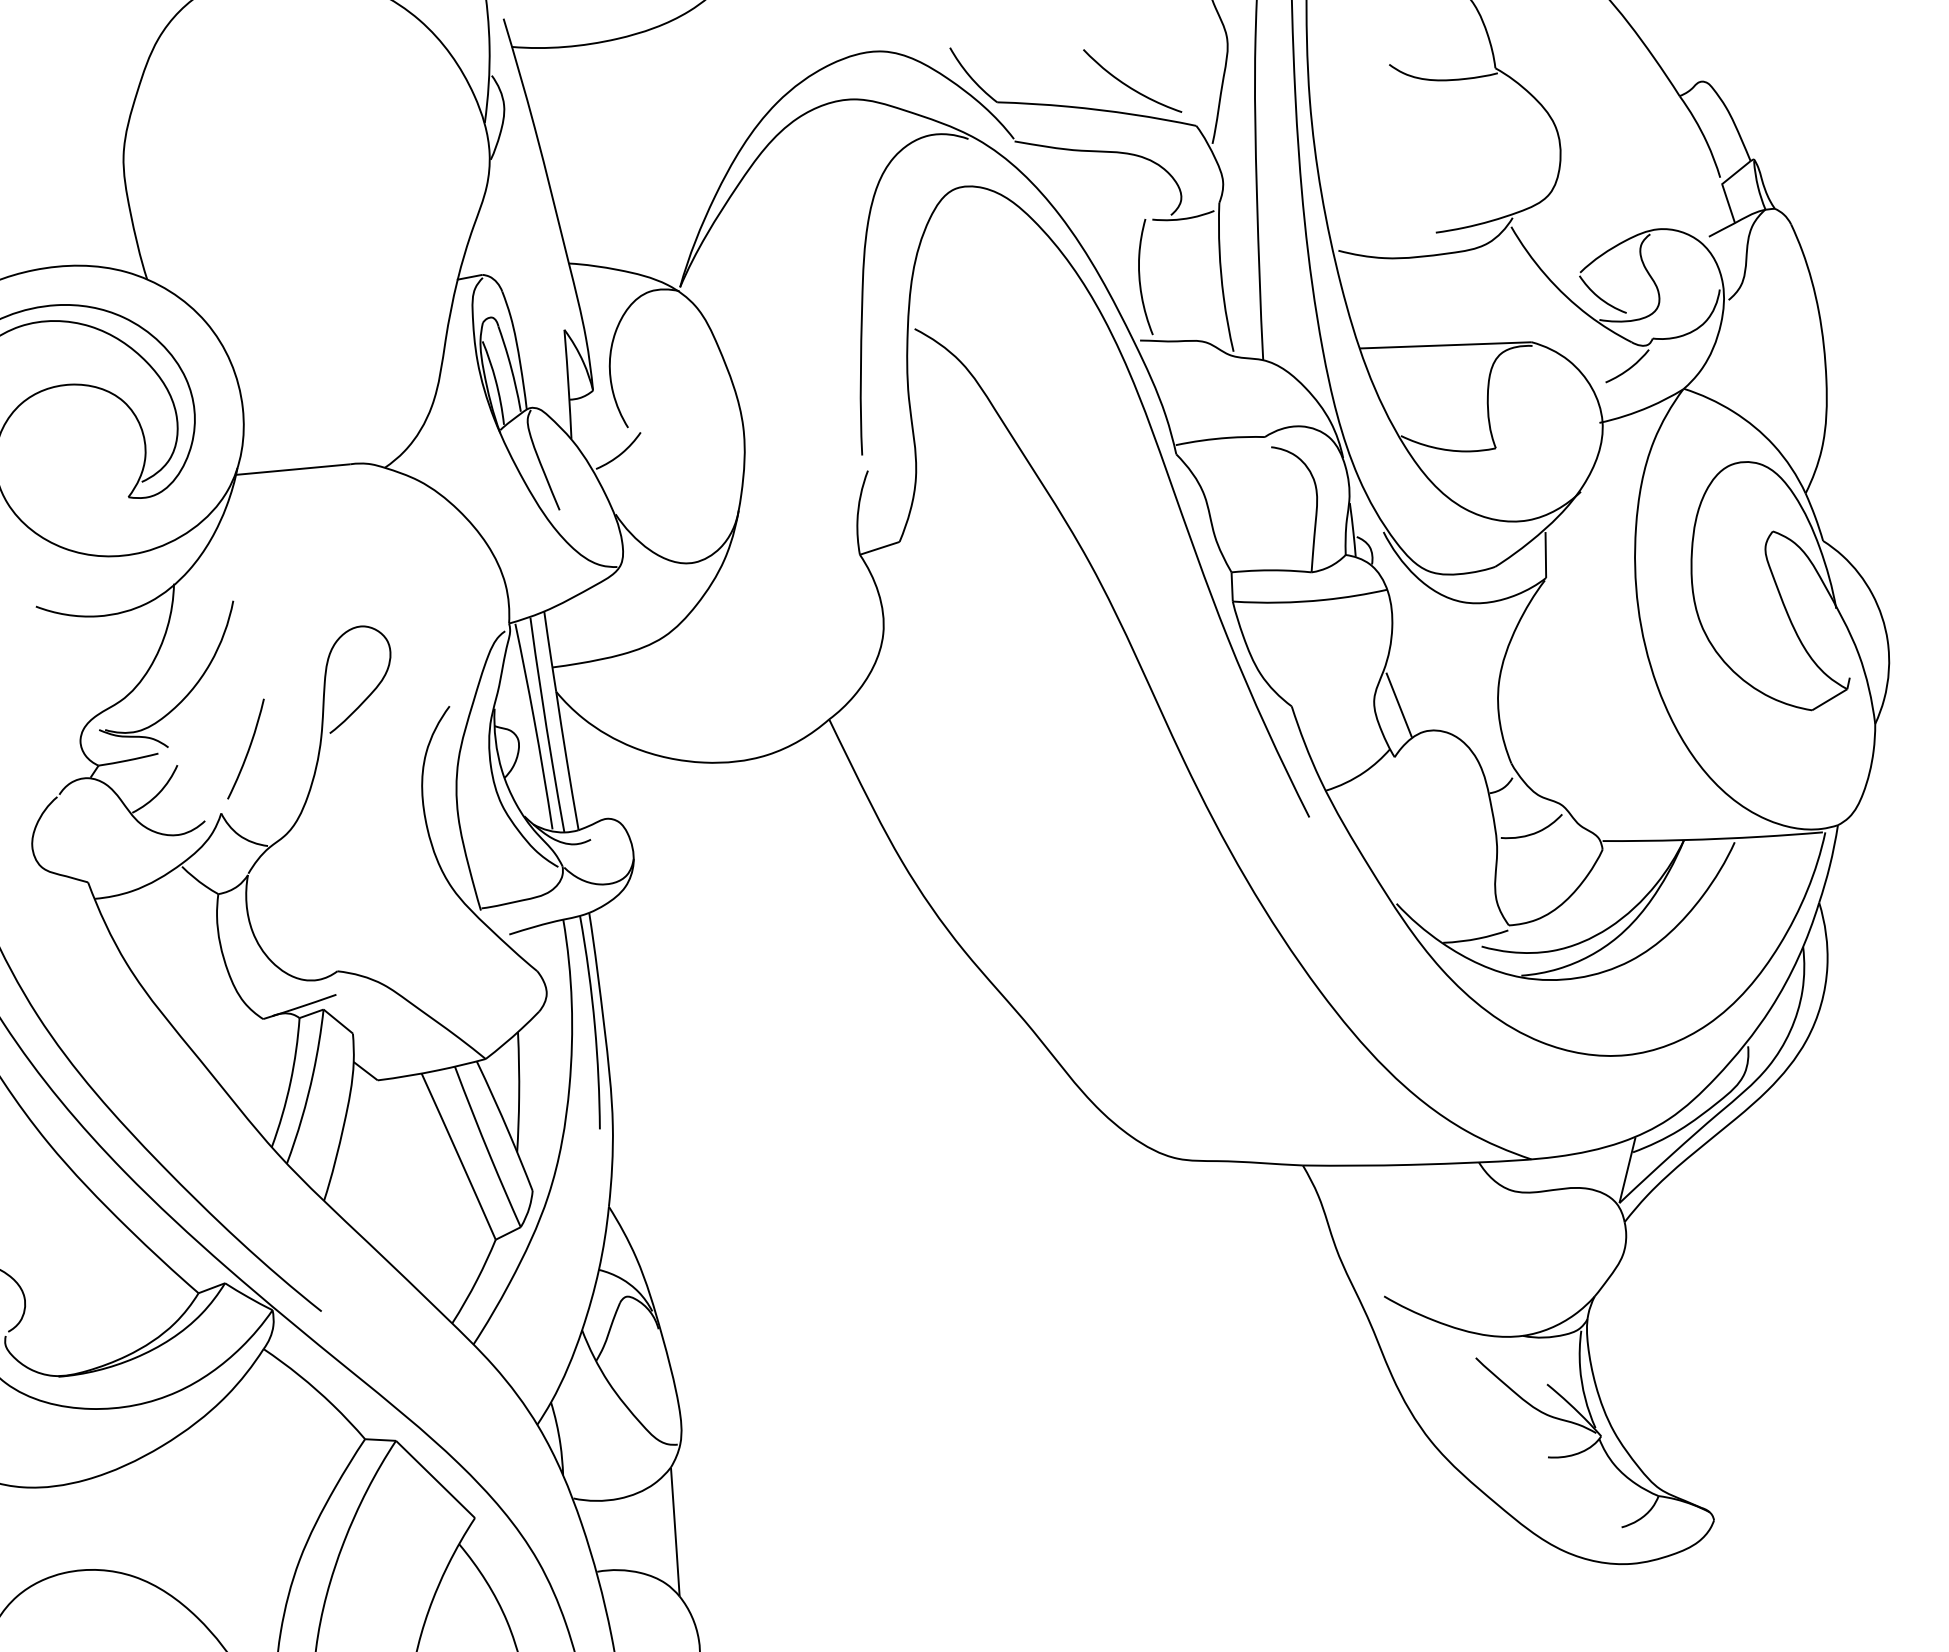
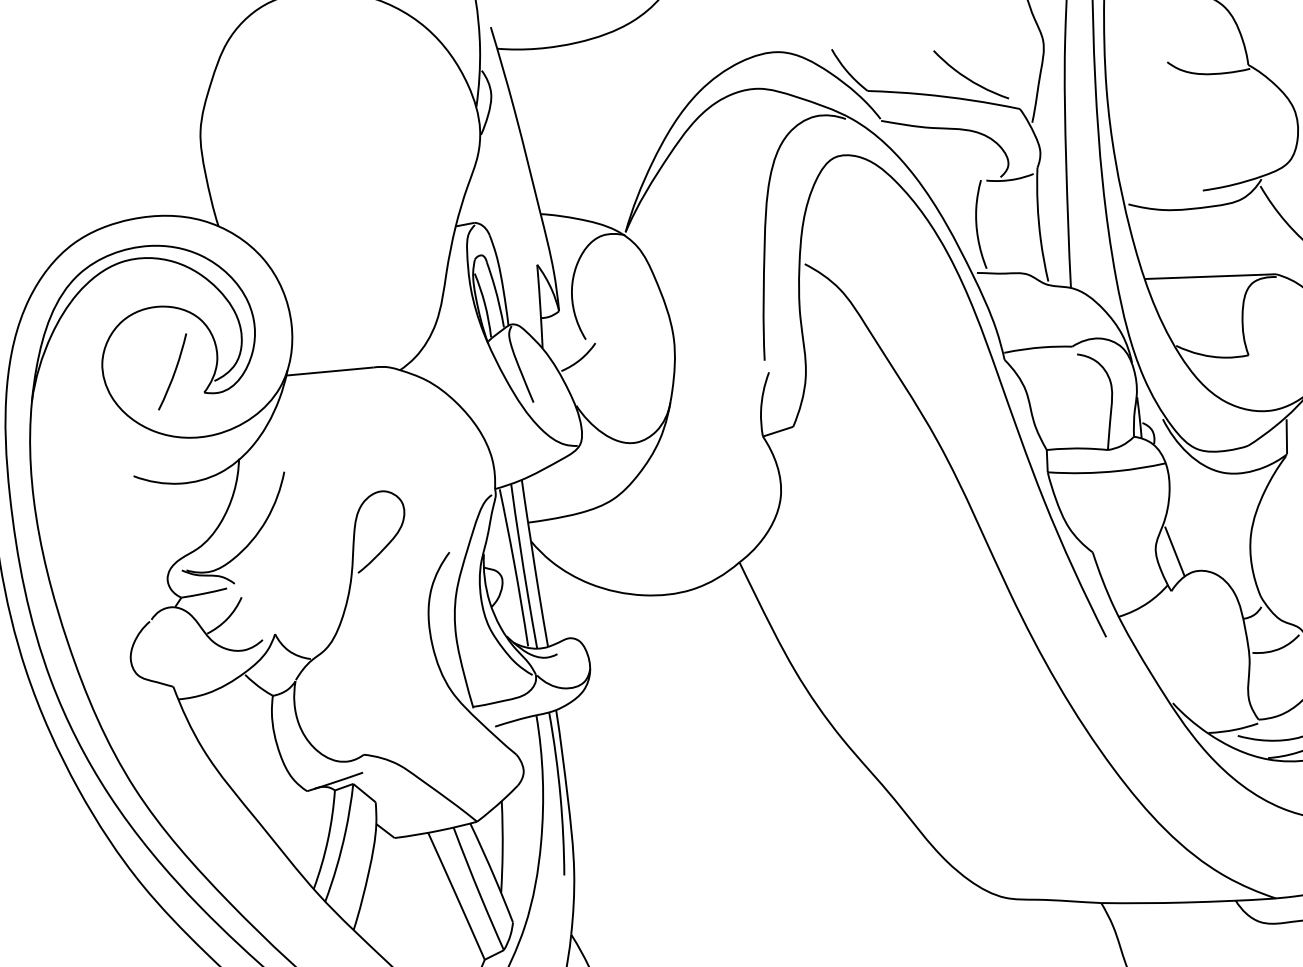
curve: (247, 750) -> (173, 372), moved

